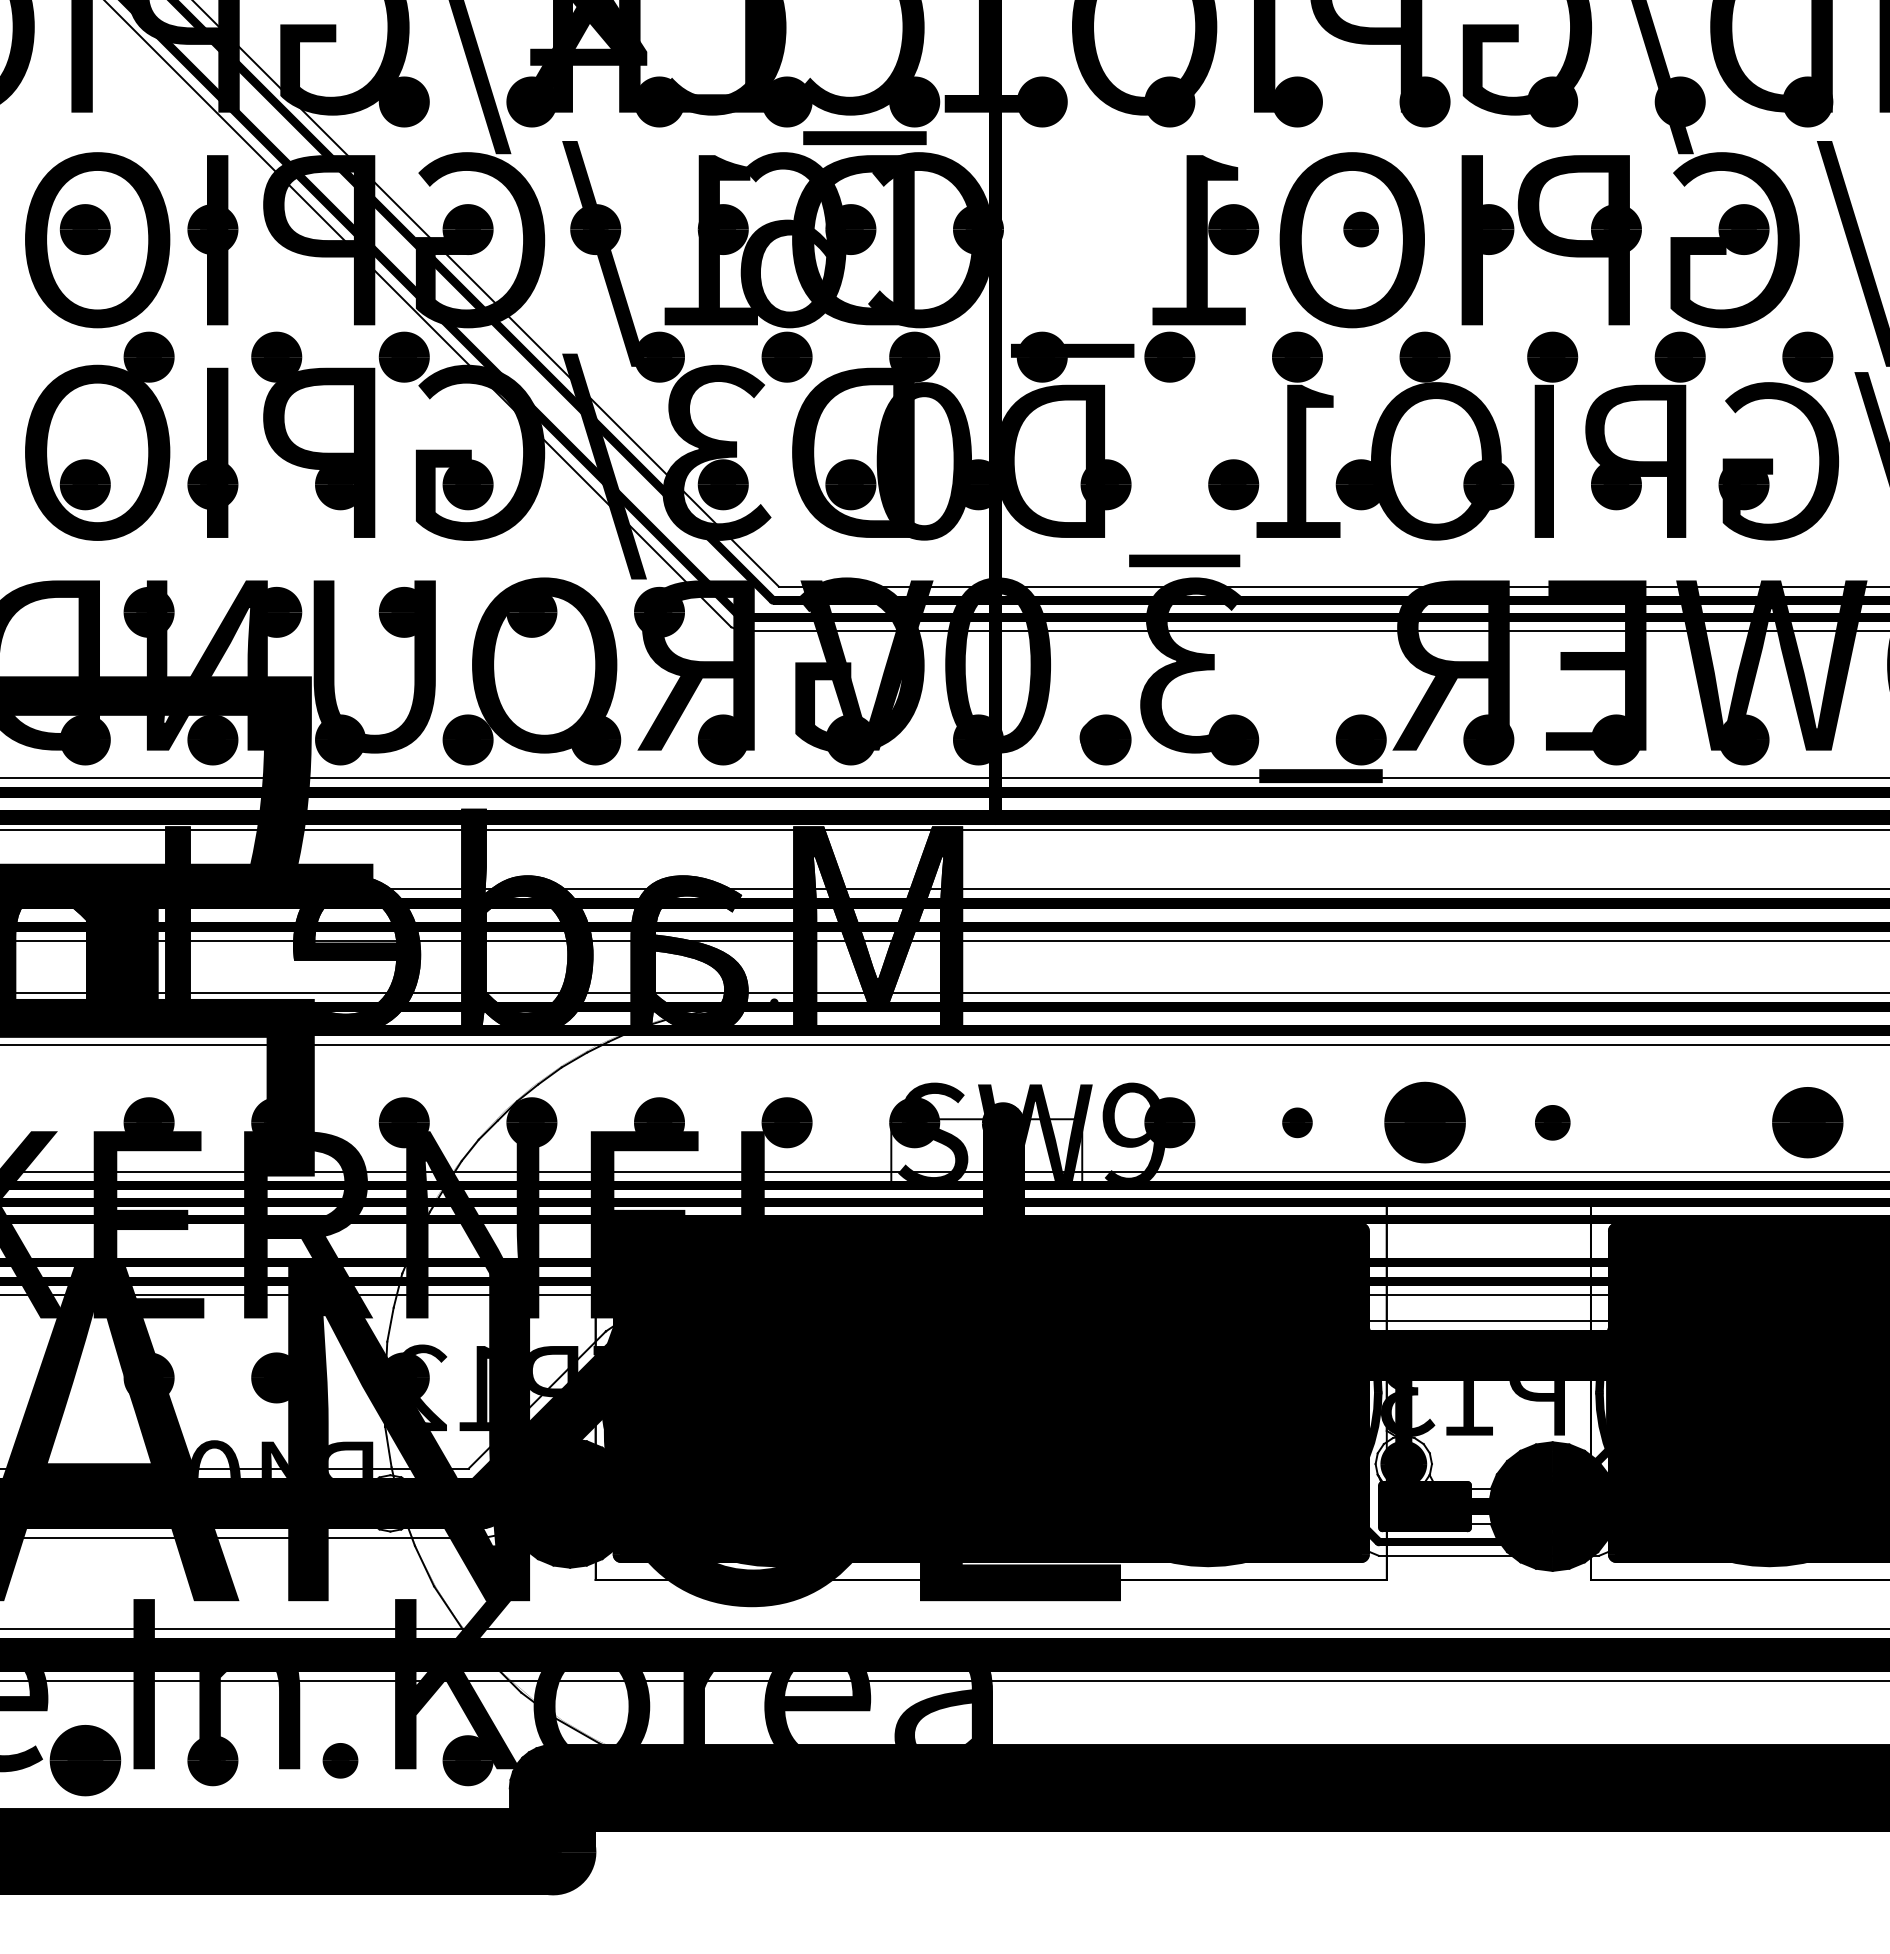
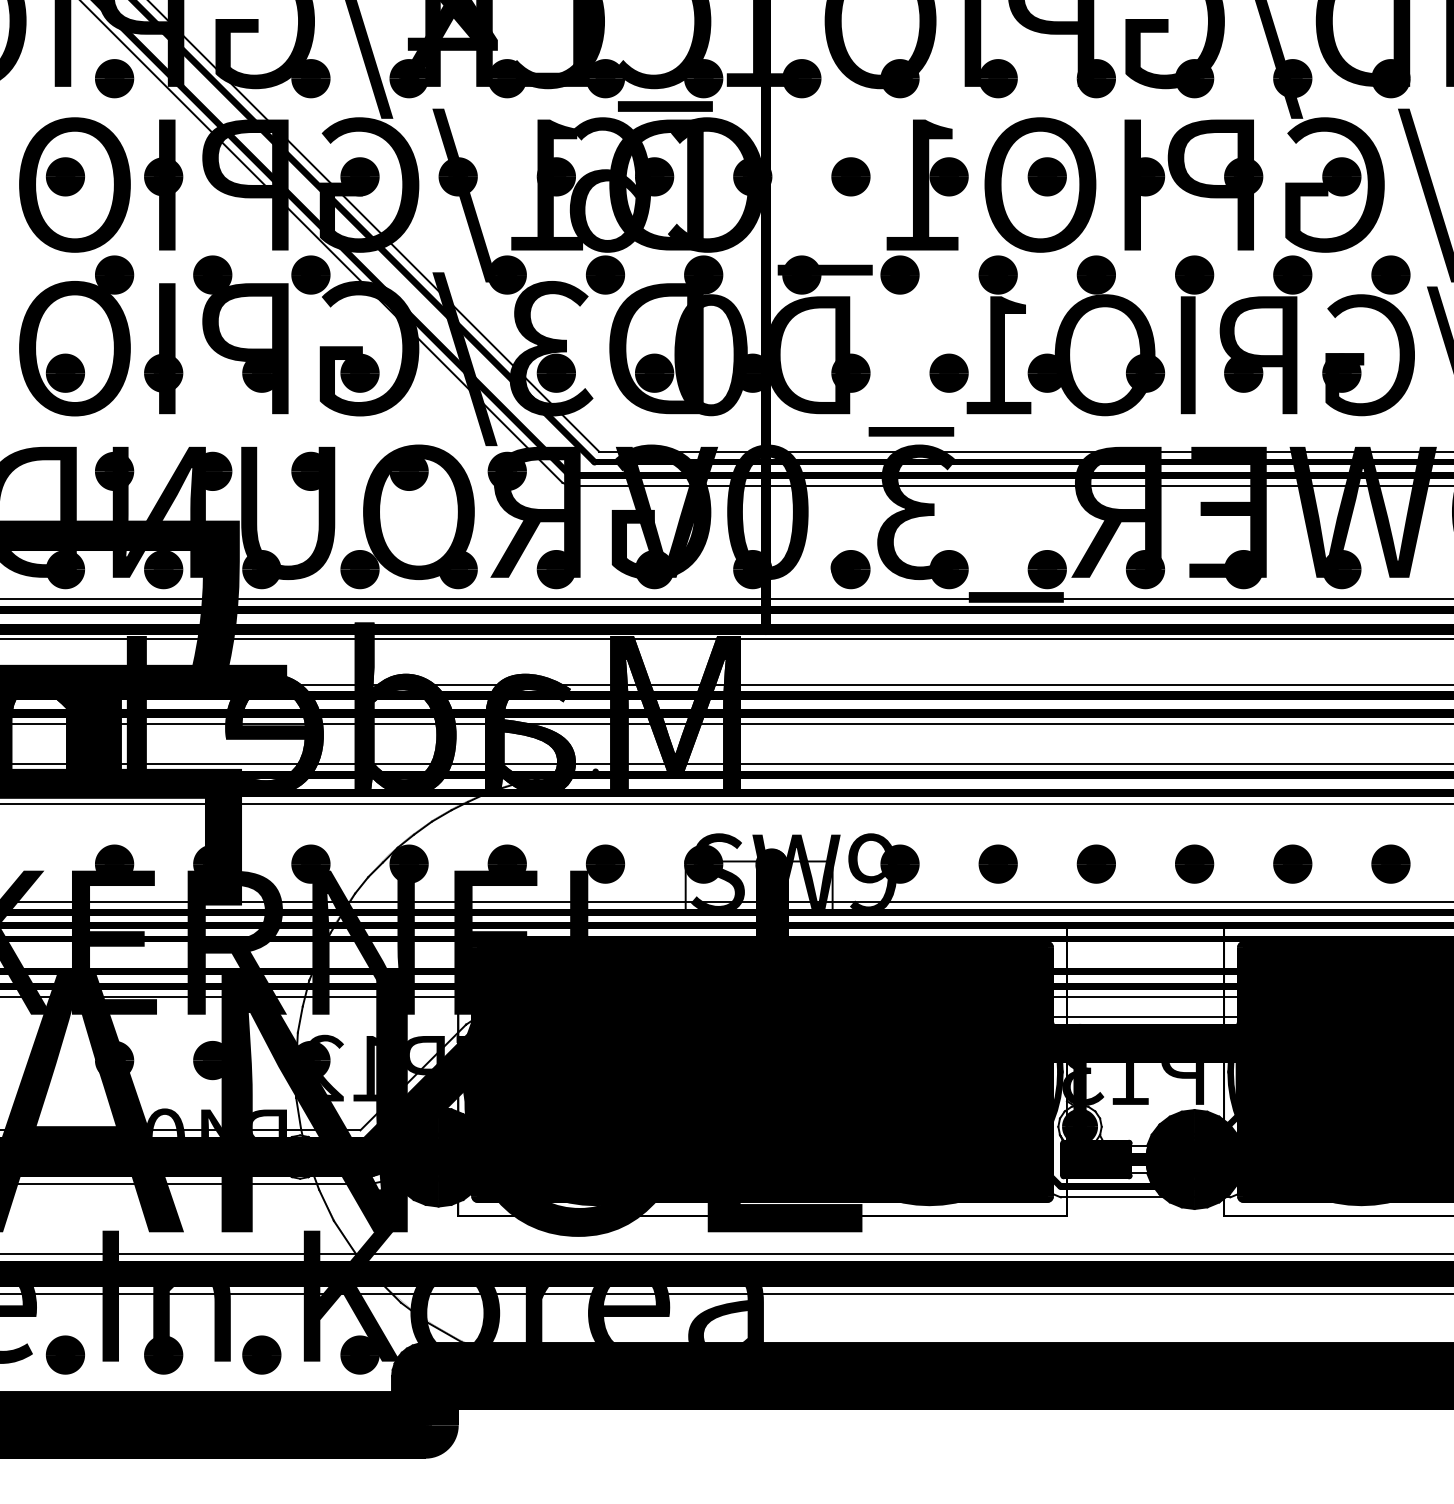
part: (148, 101) -> (114, 78), added
part: (1105, 229) -> (850, 176), added
part: (1360, 229) -> (1046, 176), size x1.43
part: (1297, 1122) -> (998, 863), size x1.67
part: (1424, 1122) -> (1095, 863), size x0.62
part: (1552, 1122) -> (1194, 863), size x1.43
part: (1679, 1122) -> (1292, 863), added
part: (1807, 1122) -> (1390, 863), size x0.71
part: (84, 1760) -> (64, 1354), size x0.71
part: (340, 1760) -> (261, 1354), size x1.43

